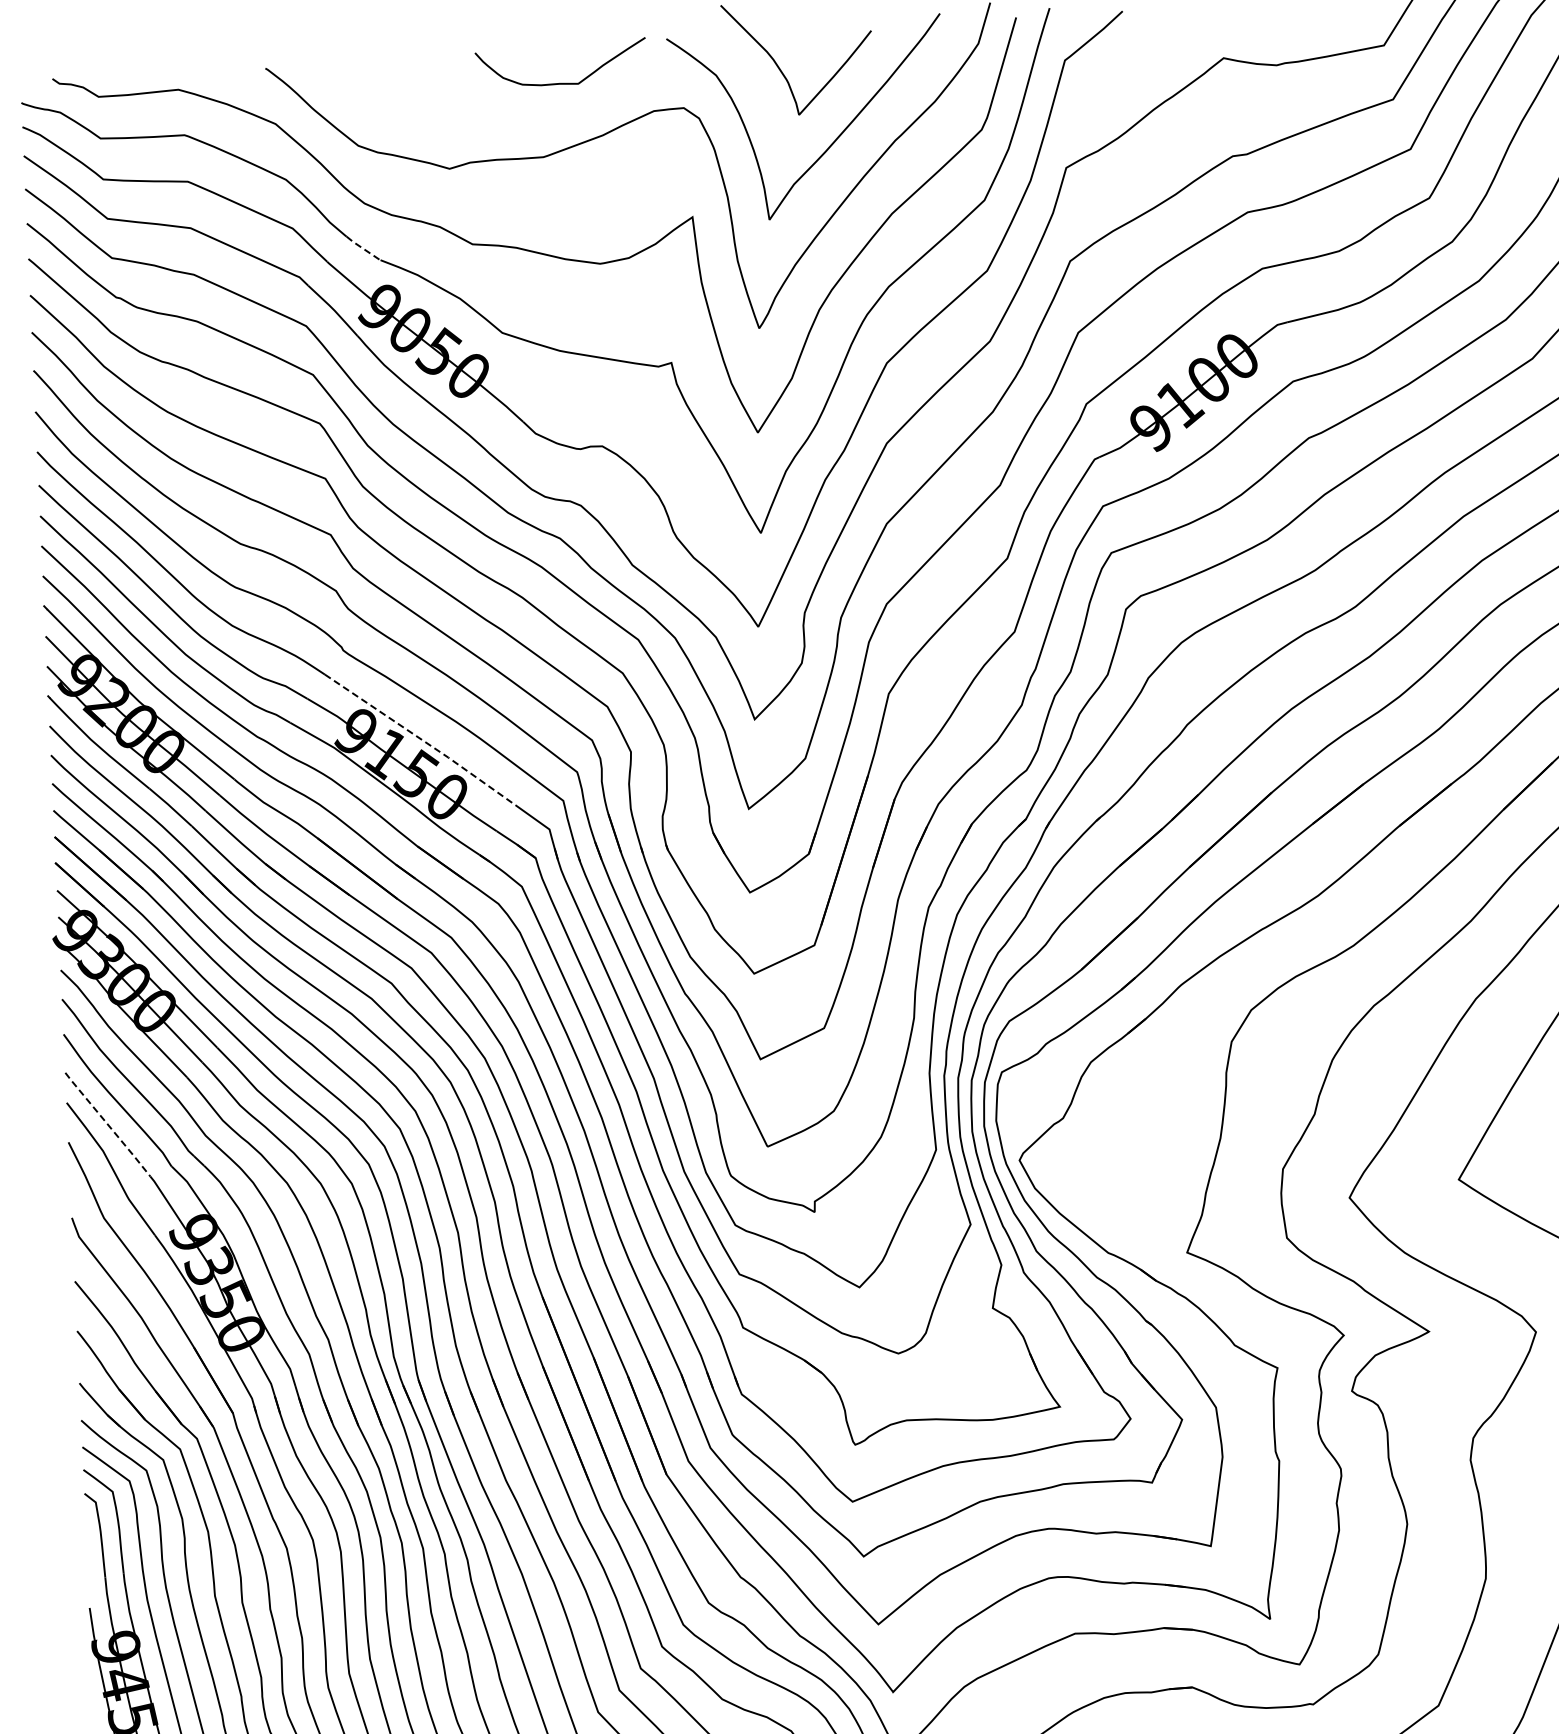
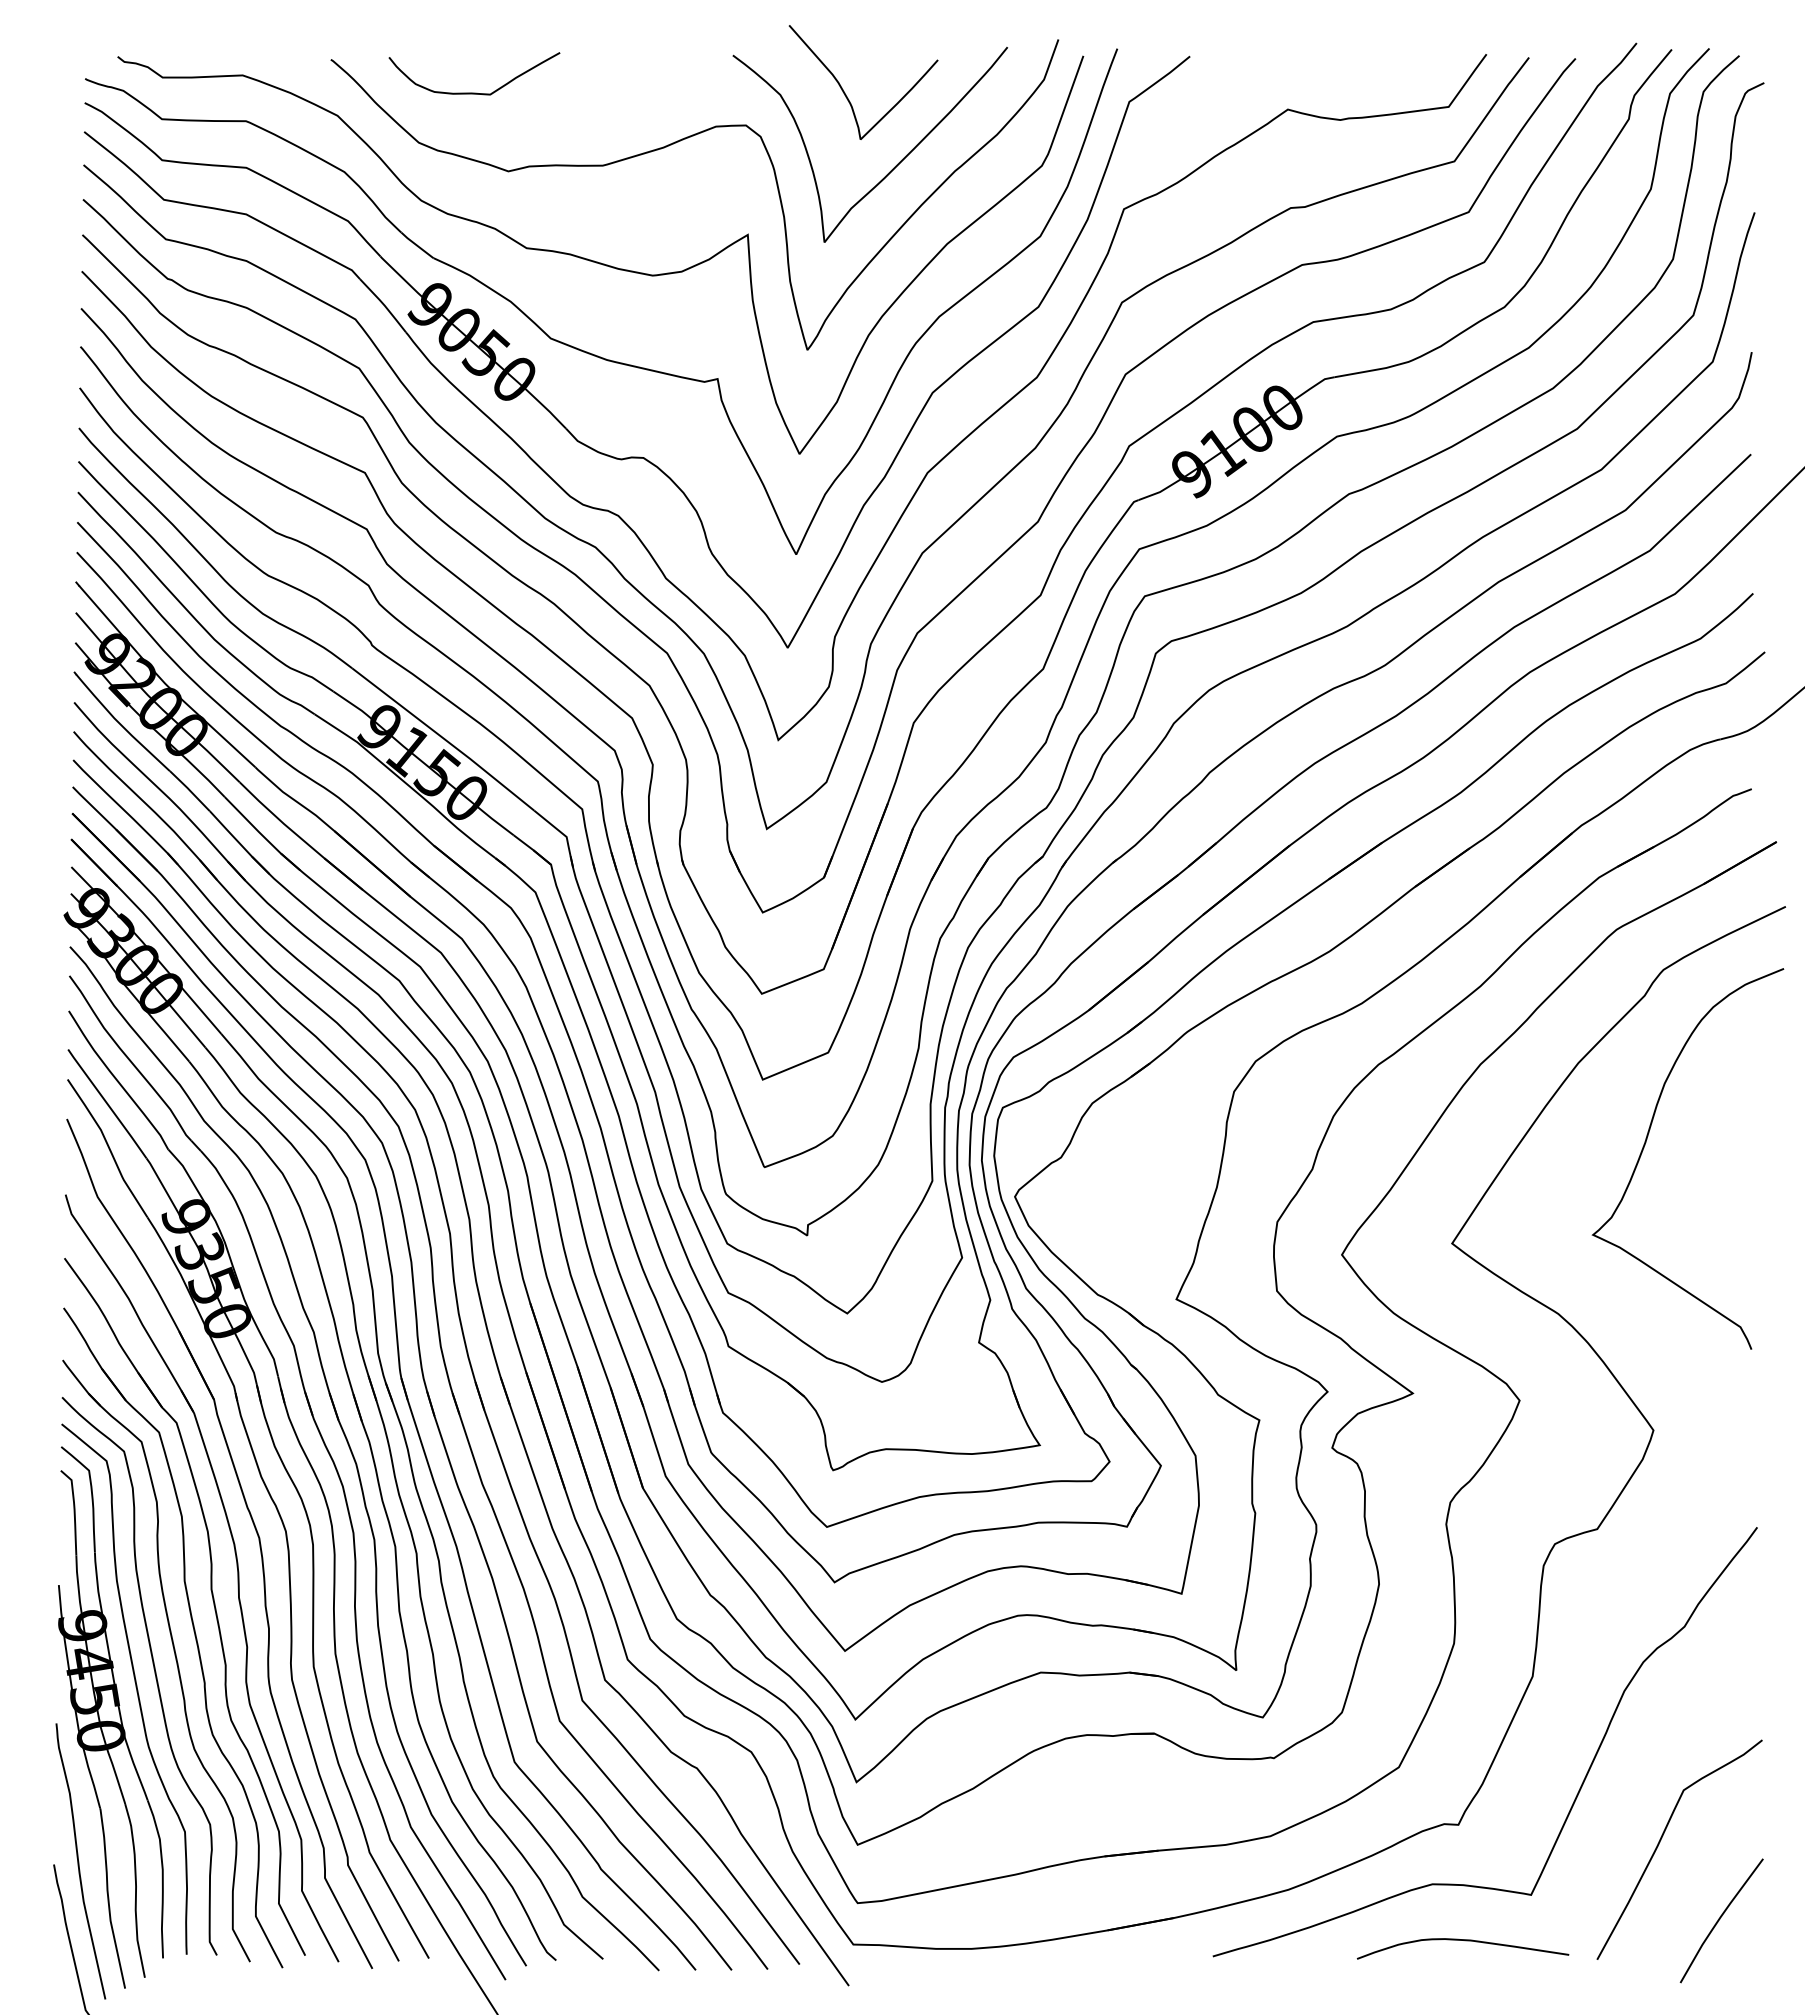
curve: (562, 82) -> (474, 92), moved
line: (363, 248) -> (417, 245), dashed -> solid
line: (421, 739) -> (444, 739), dashed -> solid
line: (108, 1125) -> (107, 1104), dashed -> solid

